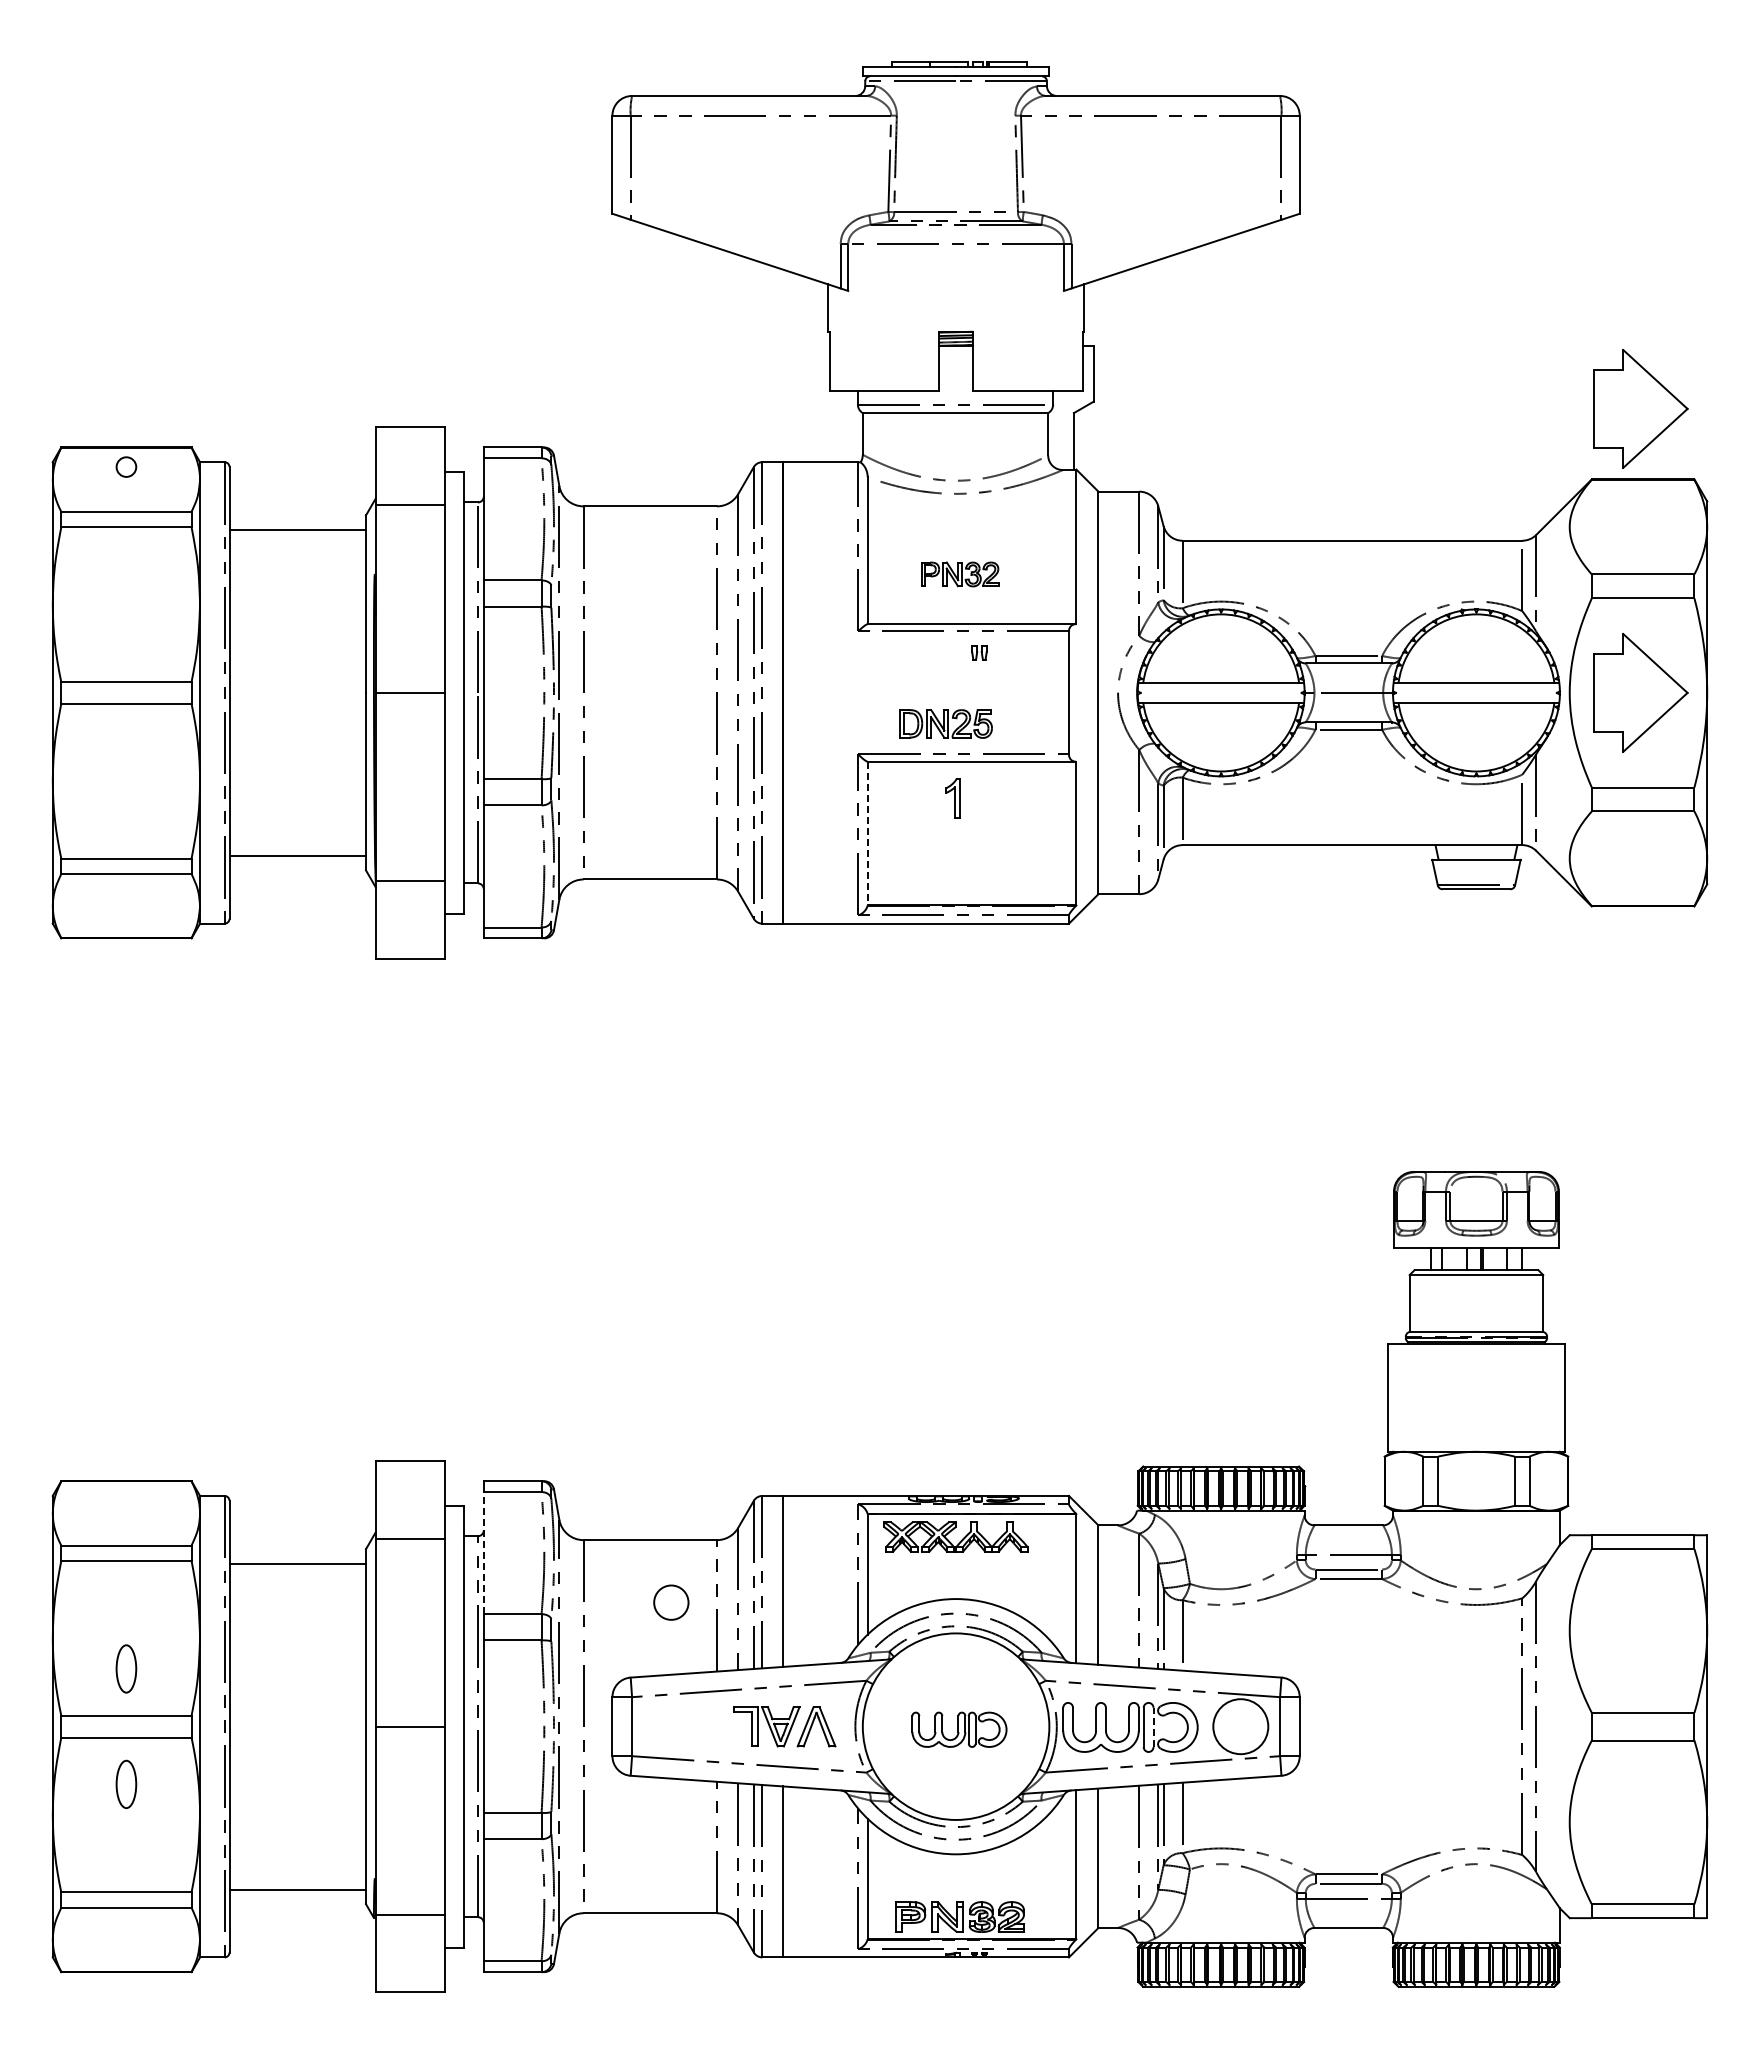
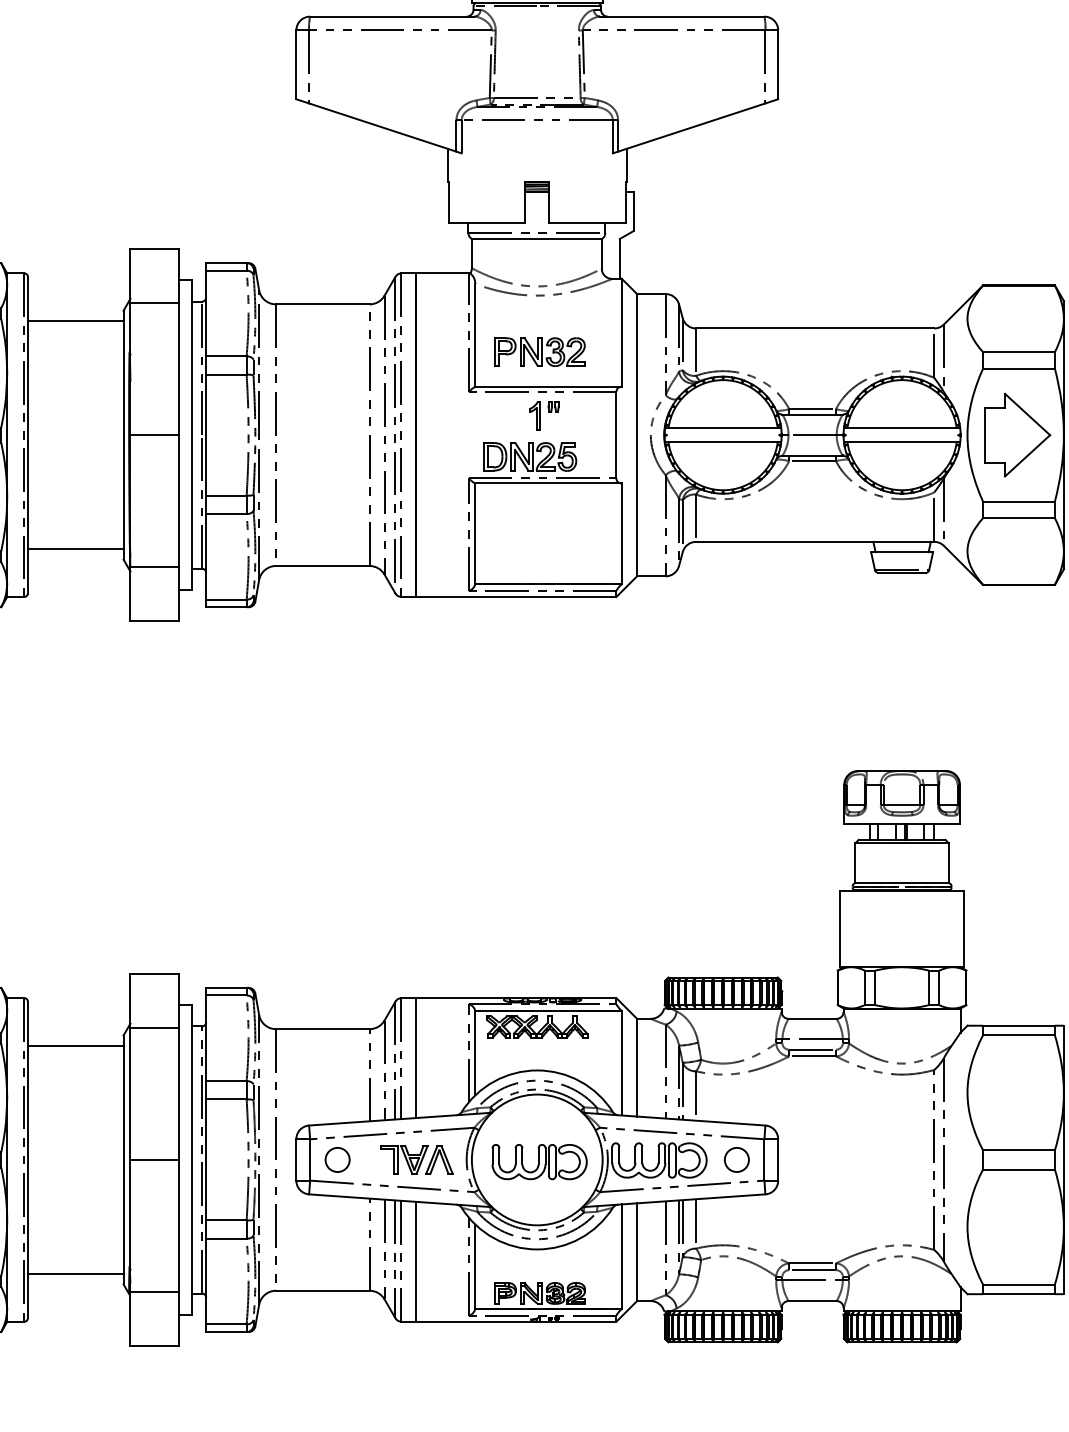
part: (1640, 408) -> (1017, 235), removed
part: (959, 574) -> (539, 352), size x1.67
part: (945, 723) -> (529, 456), size x1.43
part: (952, 798) -> (534, 415), moved
line: (867, 833) -> (475, 533), dashed -> solid
line: (483, 1552) -> (205, 1037), dashed -> solid
circle: (671, 1602) -> (337, 1159), moved
circle: (1240, 1726) -> (736, 1159), size x0.62
line: (1153, 1727) -> (675, 1160), dashed -> solid
part: (959, 1729) -> (539, 1161), size x1.43

